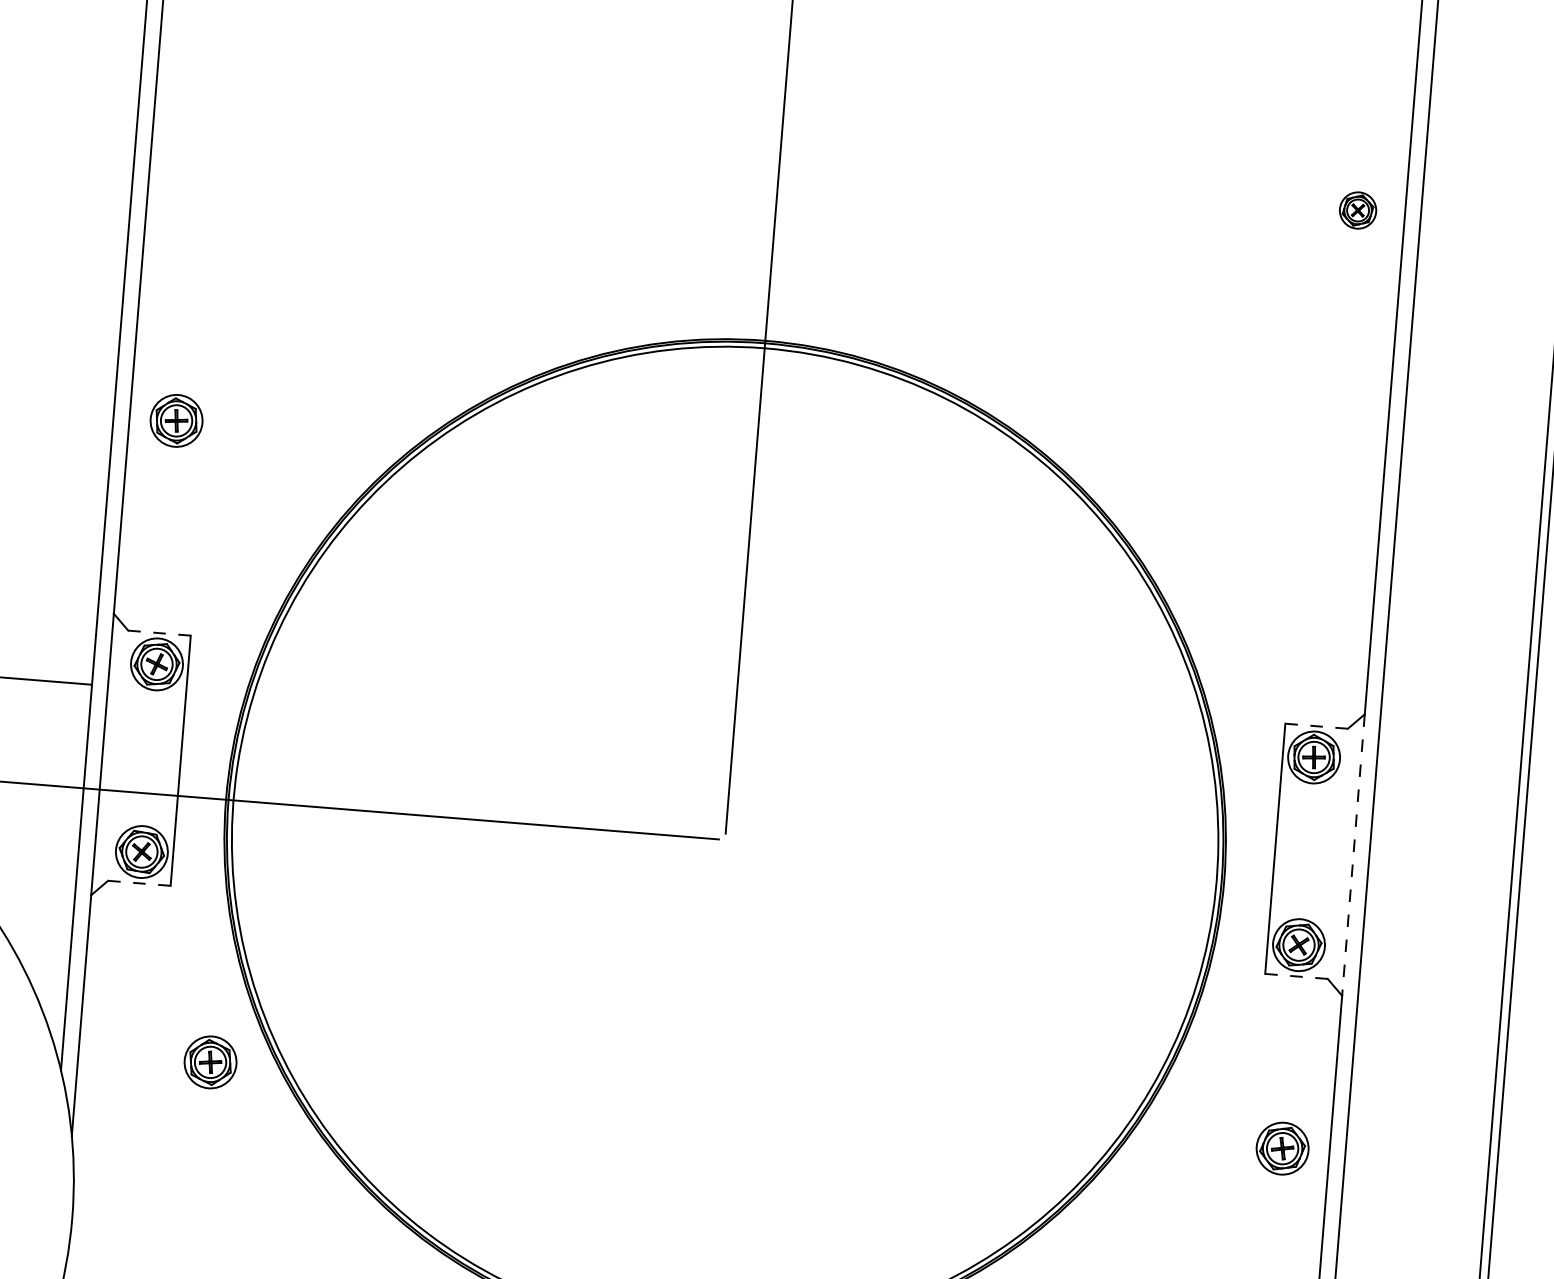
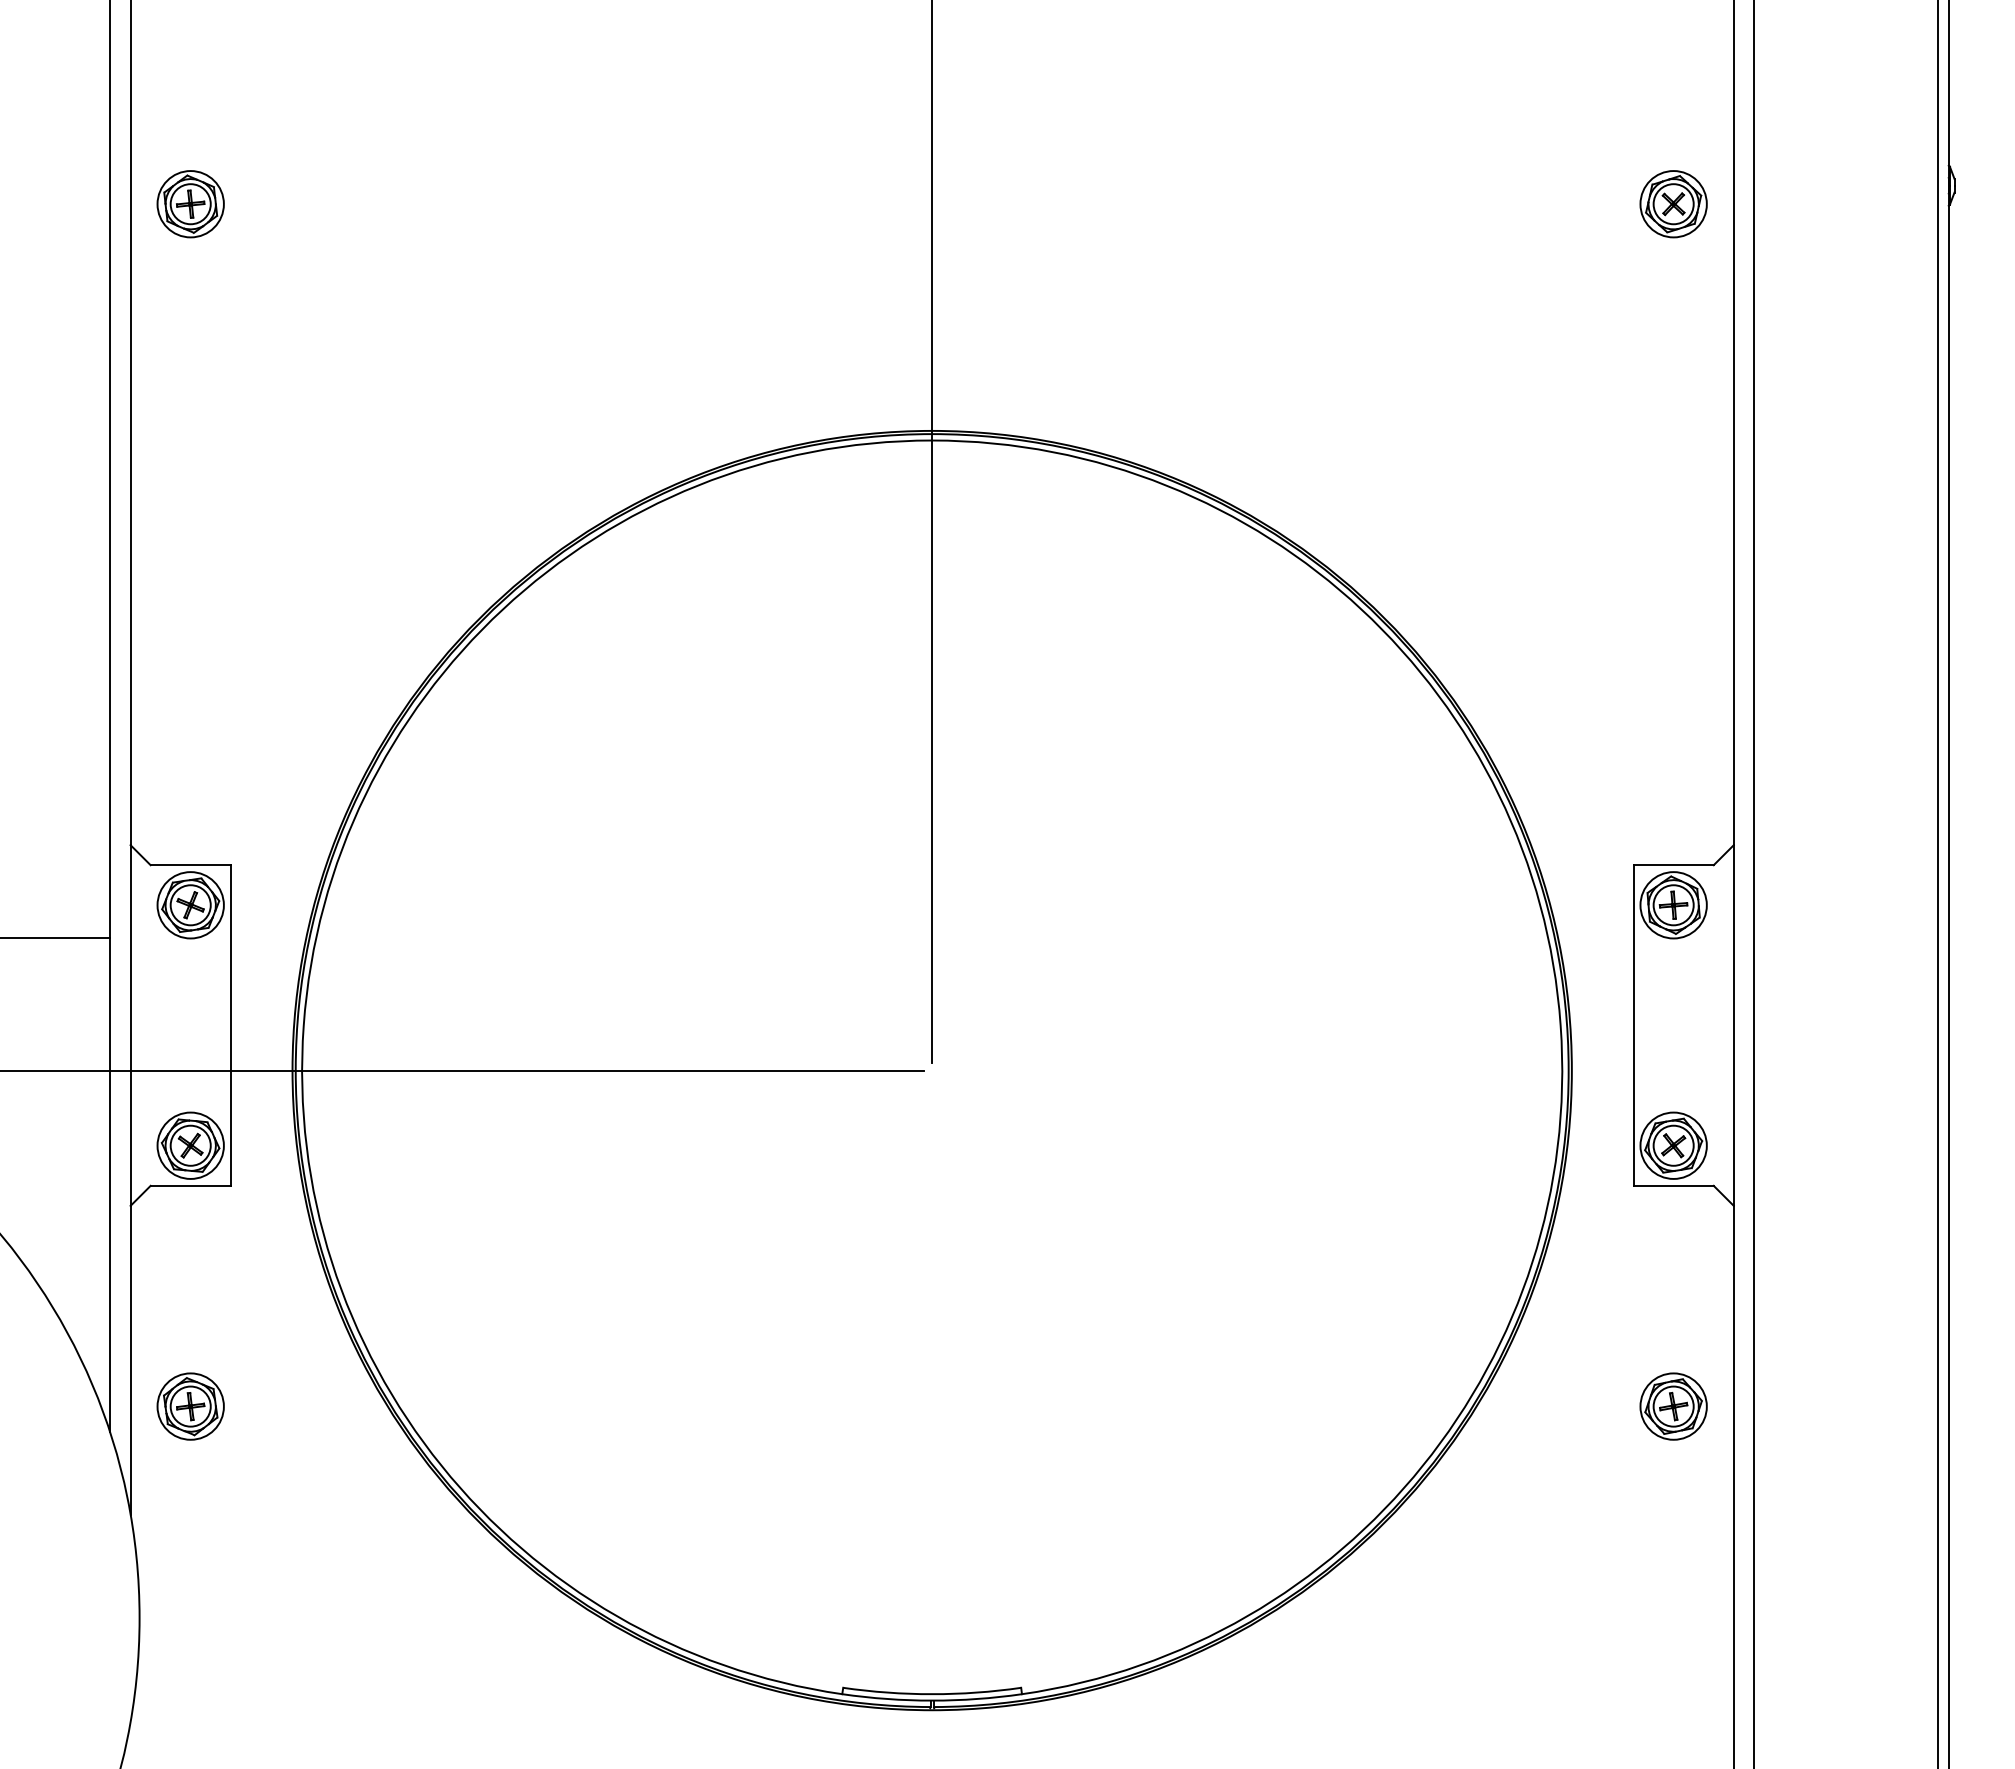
part: (1357, 210) -> (1673, 204), size x1.43
part: (176, 421) -> (190, 204), moved
line: (159, 633) -> (190, 865), dashed -> solid
line: (1317, 726) -> (1674, 865), dashed -> solid
line: (1353, 855) -> (1733, 1026), dashed -> solid
line: (140, 883) -> (191, 1185), dashed -> solid
line: (1296, 976) -> (1673, 1185), dashed -> solid
part: (210, 1062) -> (190, 1406), moved

